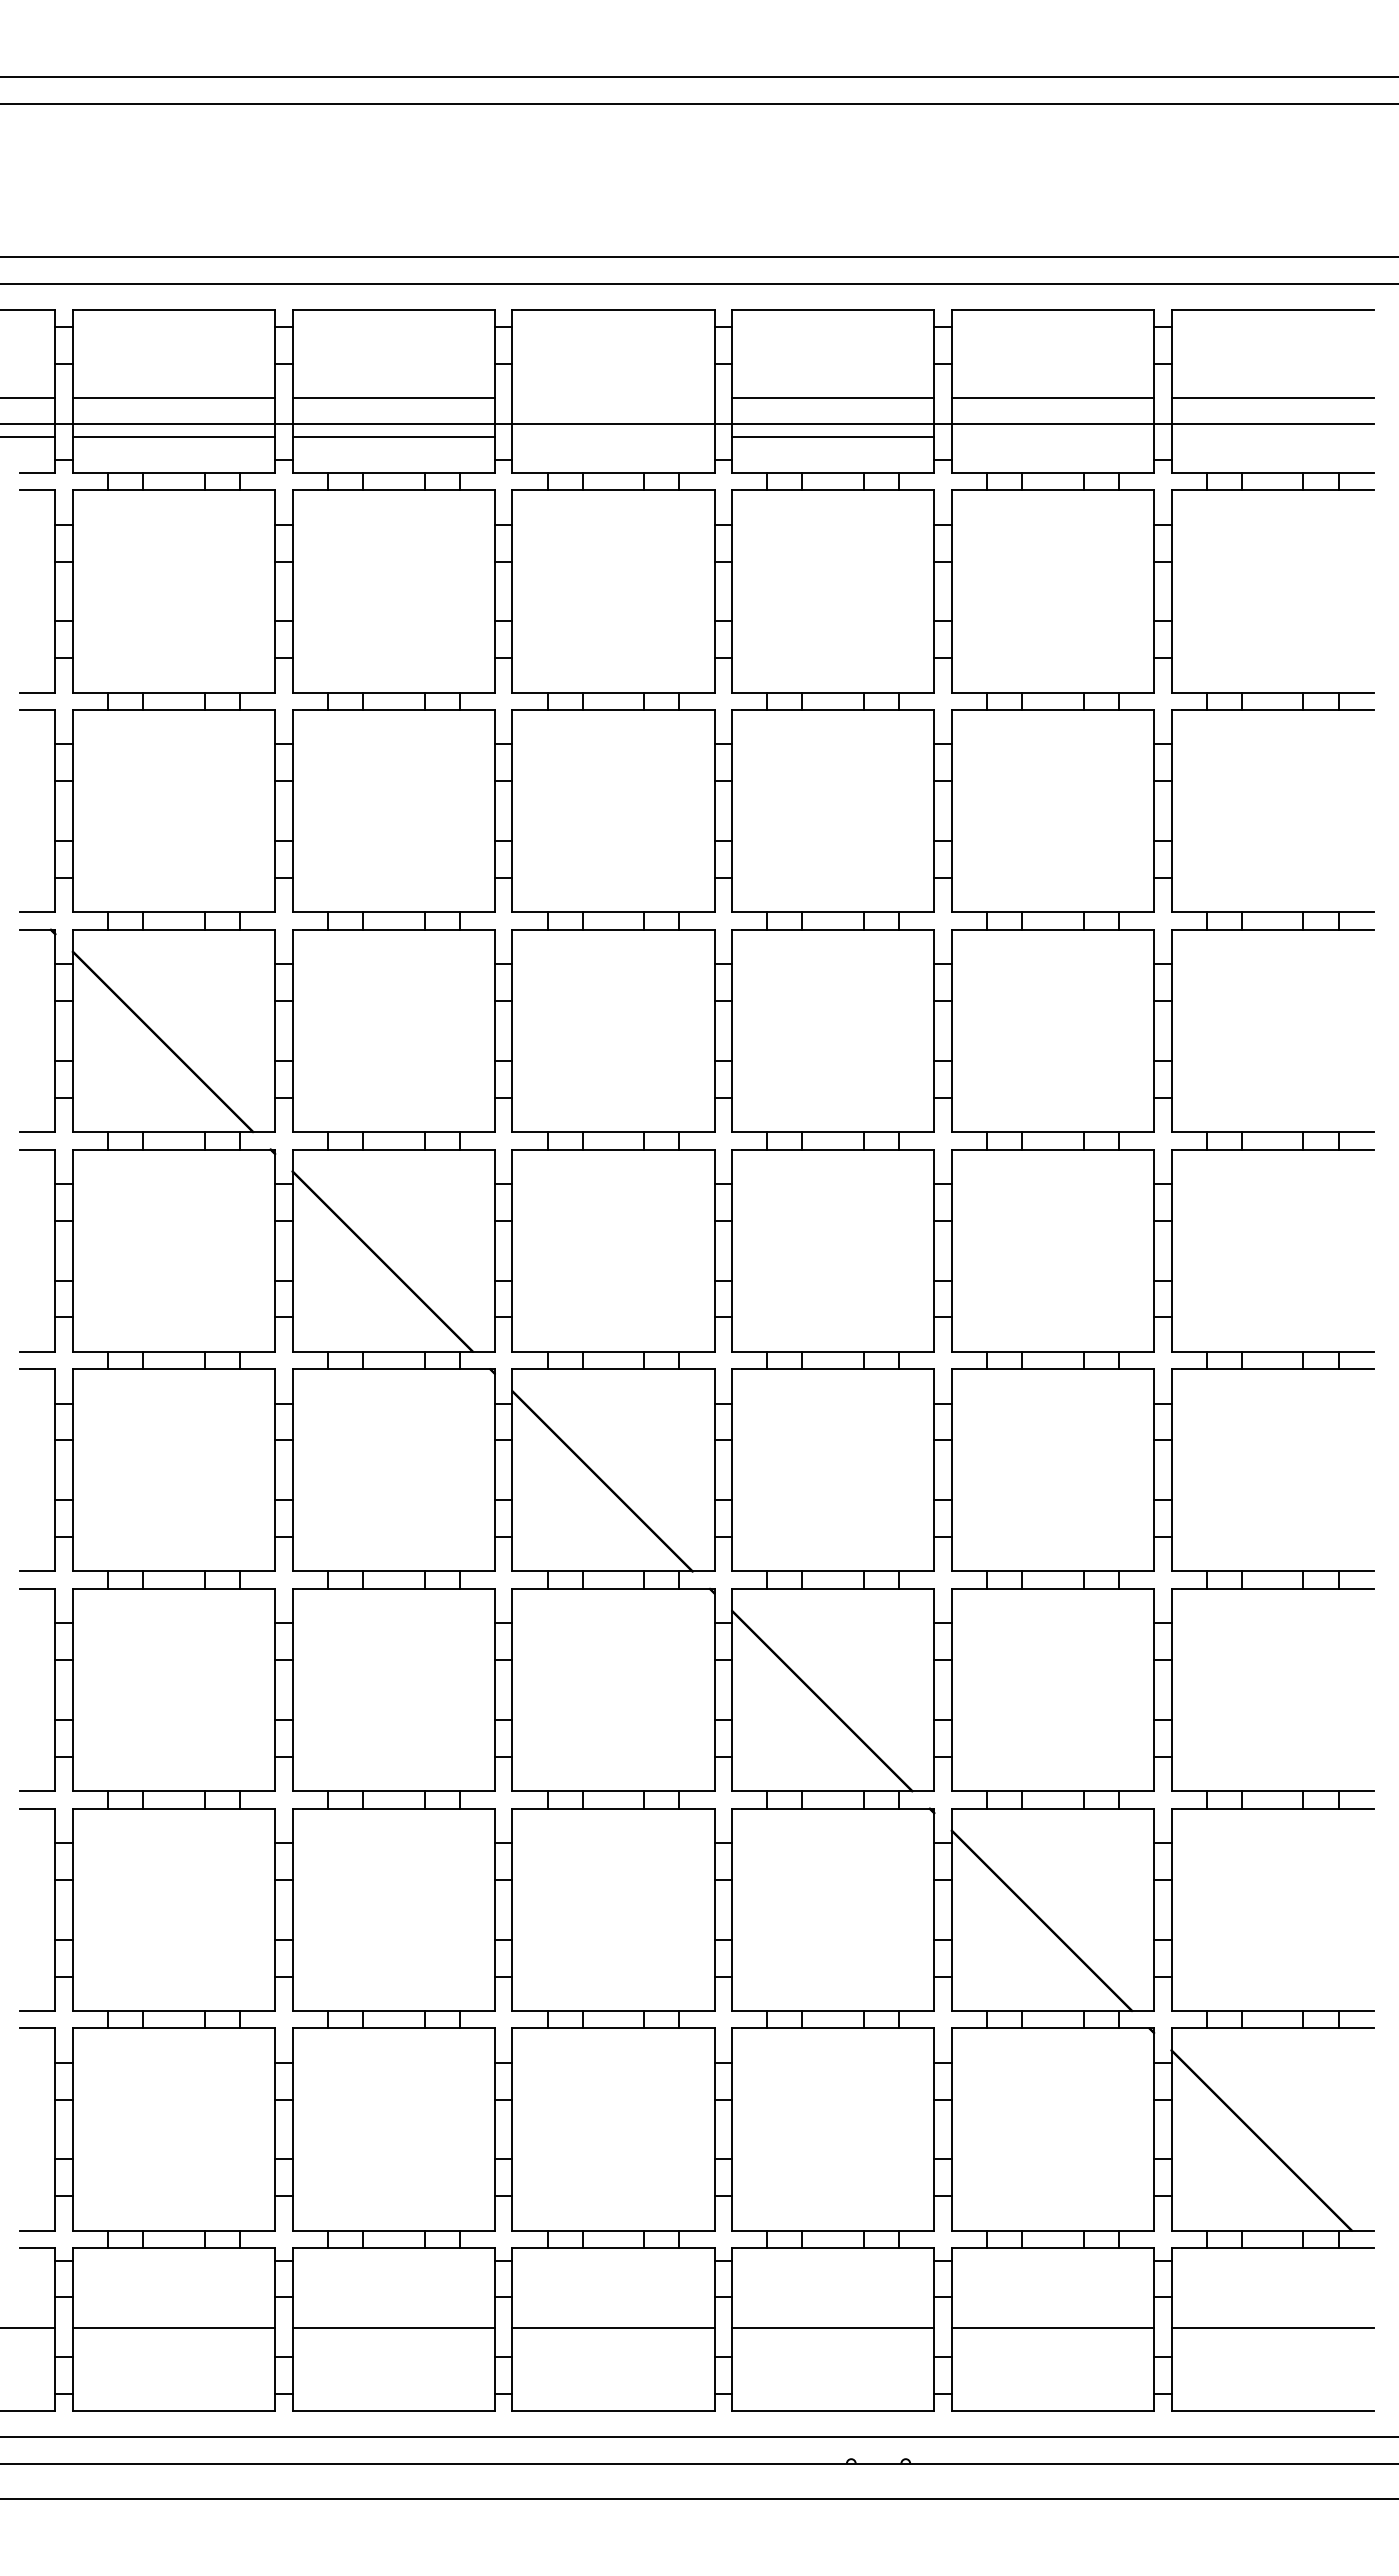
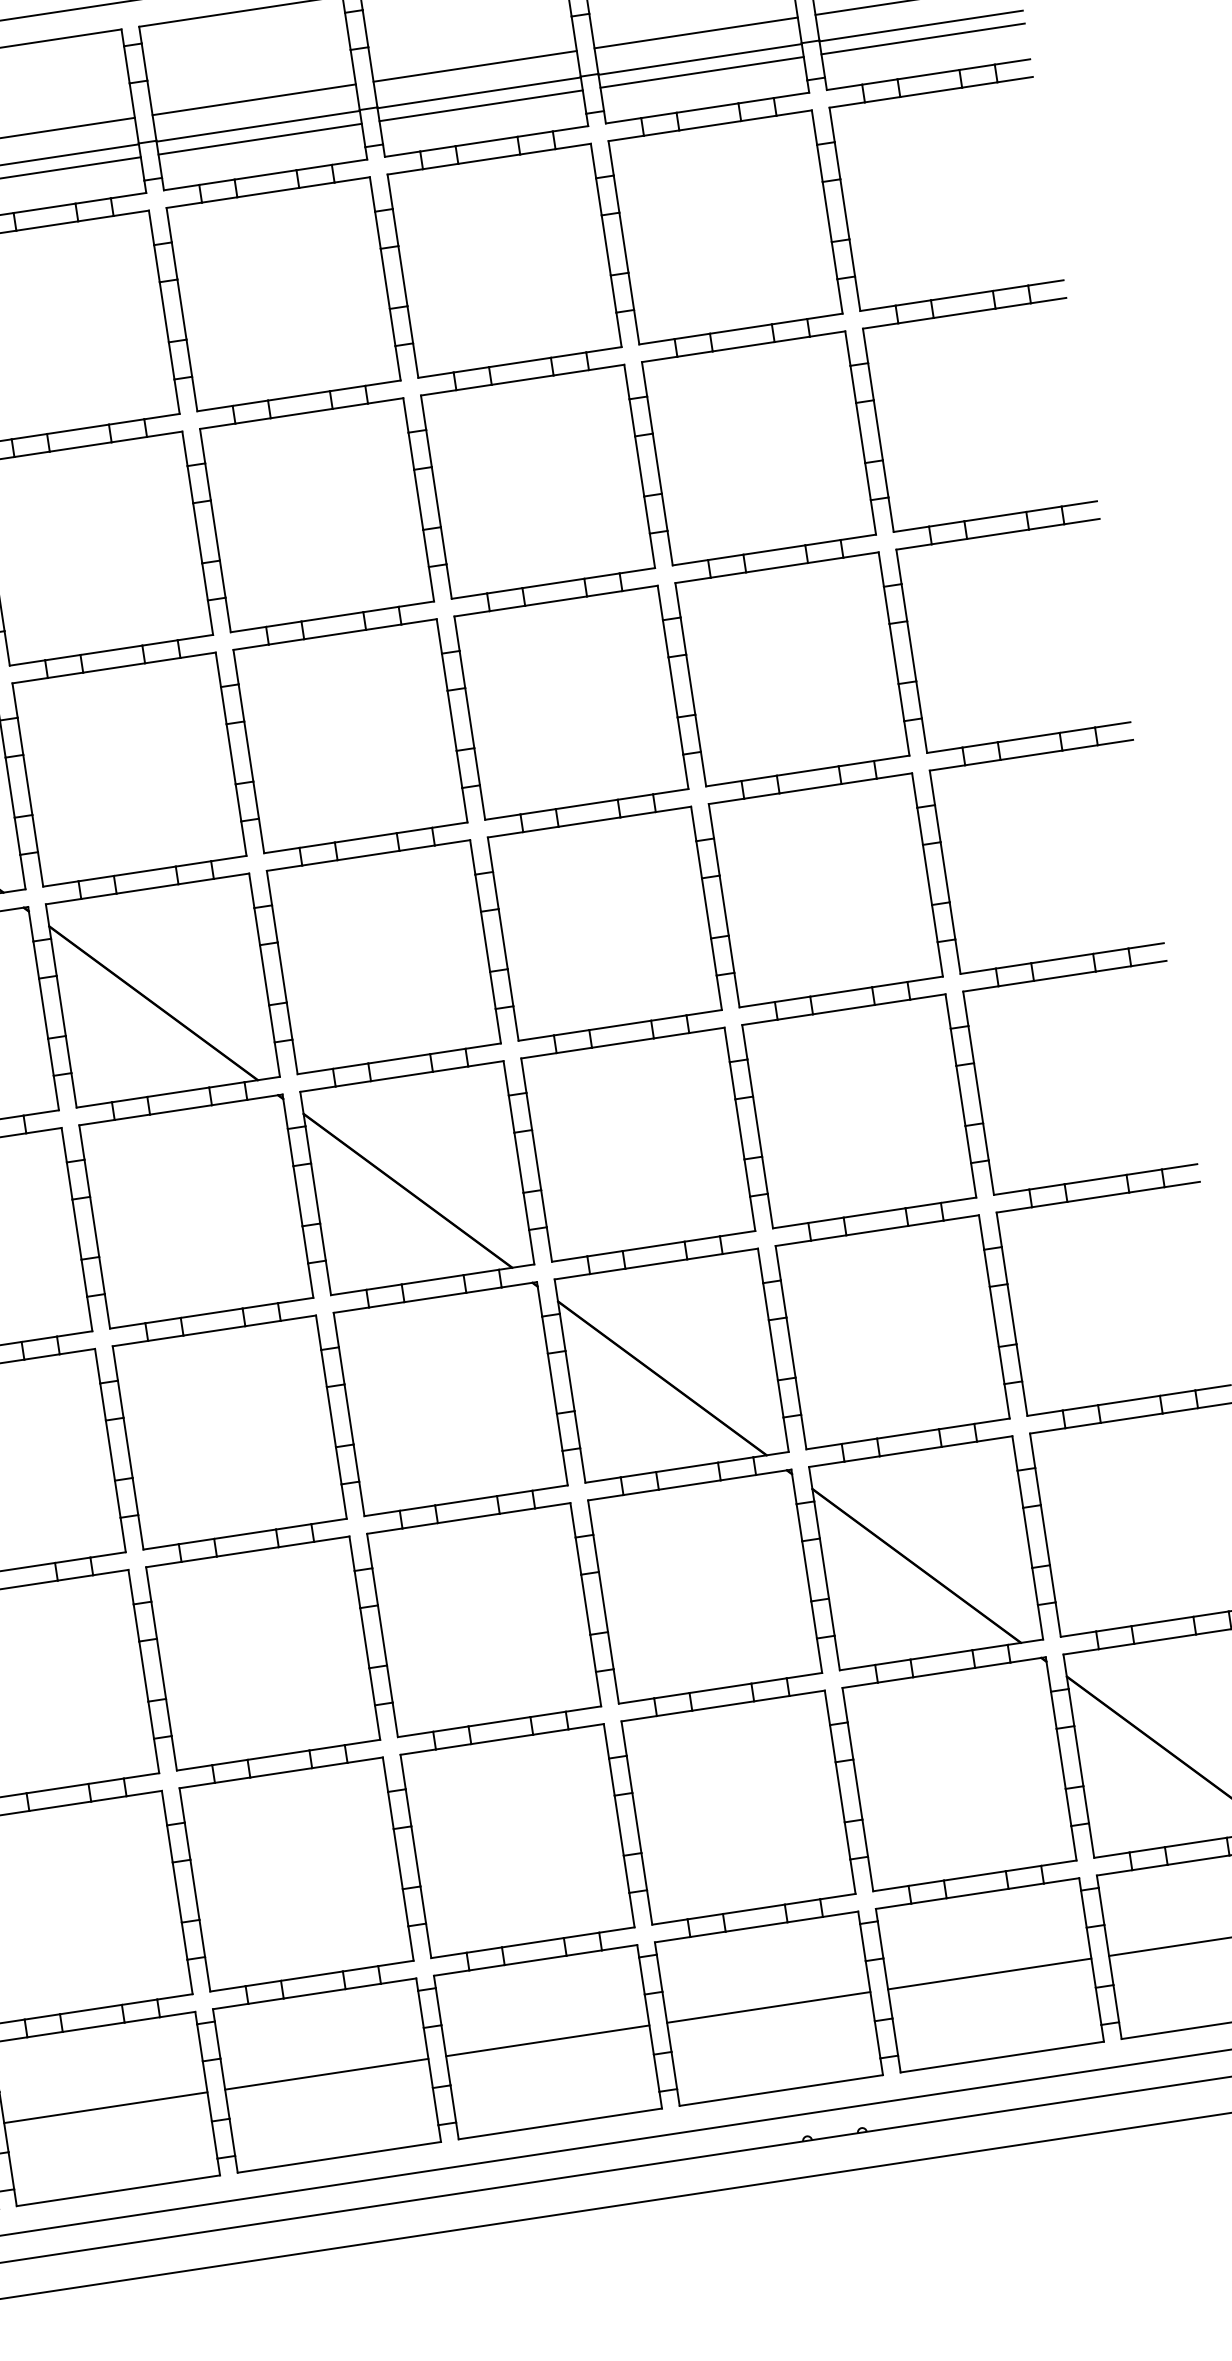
line: (613, 398) -> (254, 100), added
line: (613, 437) -> (260, 139), added
line: (1052, 437) -> (701, 72), added
line: (1272, 437) -> (922, 39), added

